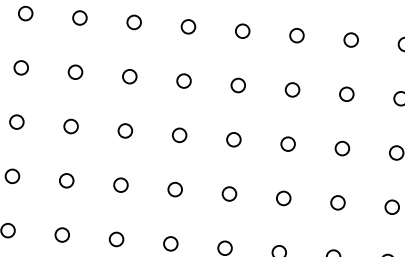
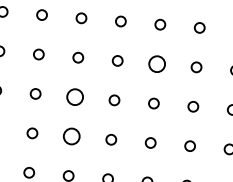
circle: (183, 80) -> (156, 63), size x1.6
circle: (70, 126) -> (74, 97), size x1.6
circle: (66, 180) -> (71, 136), size x1.6

